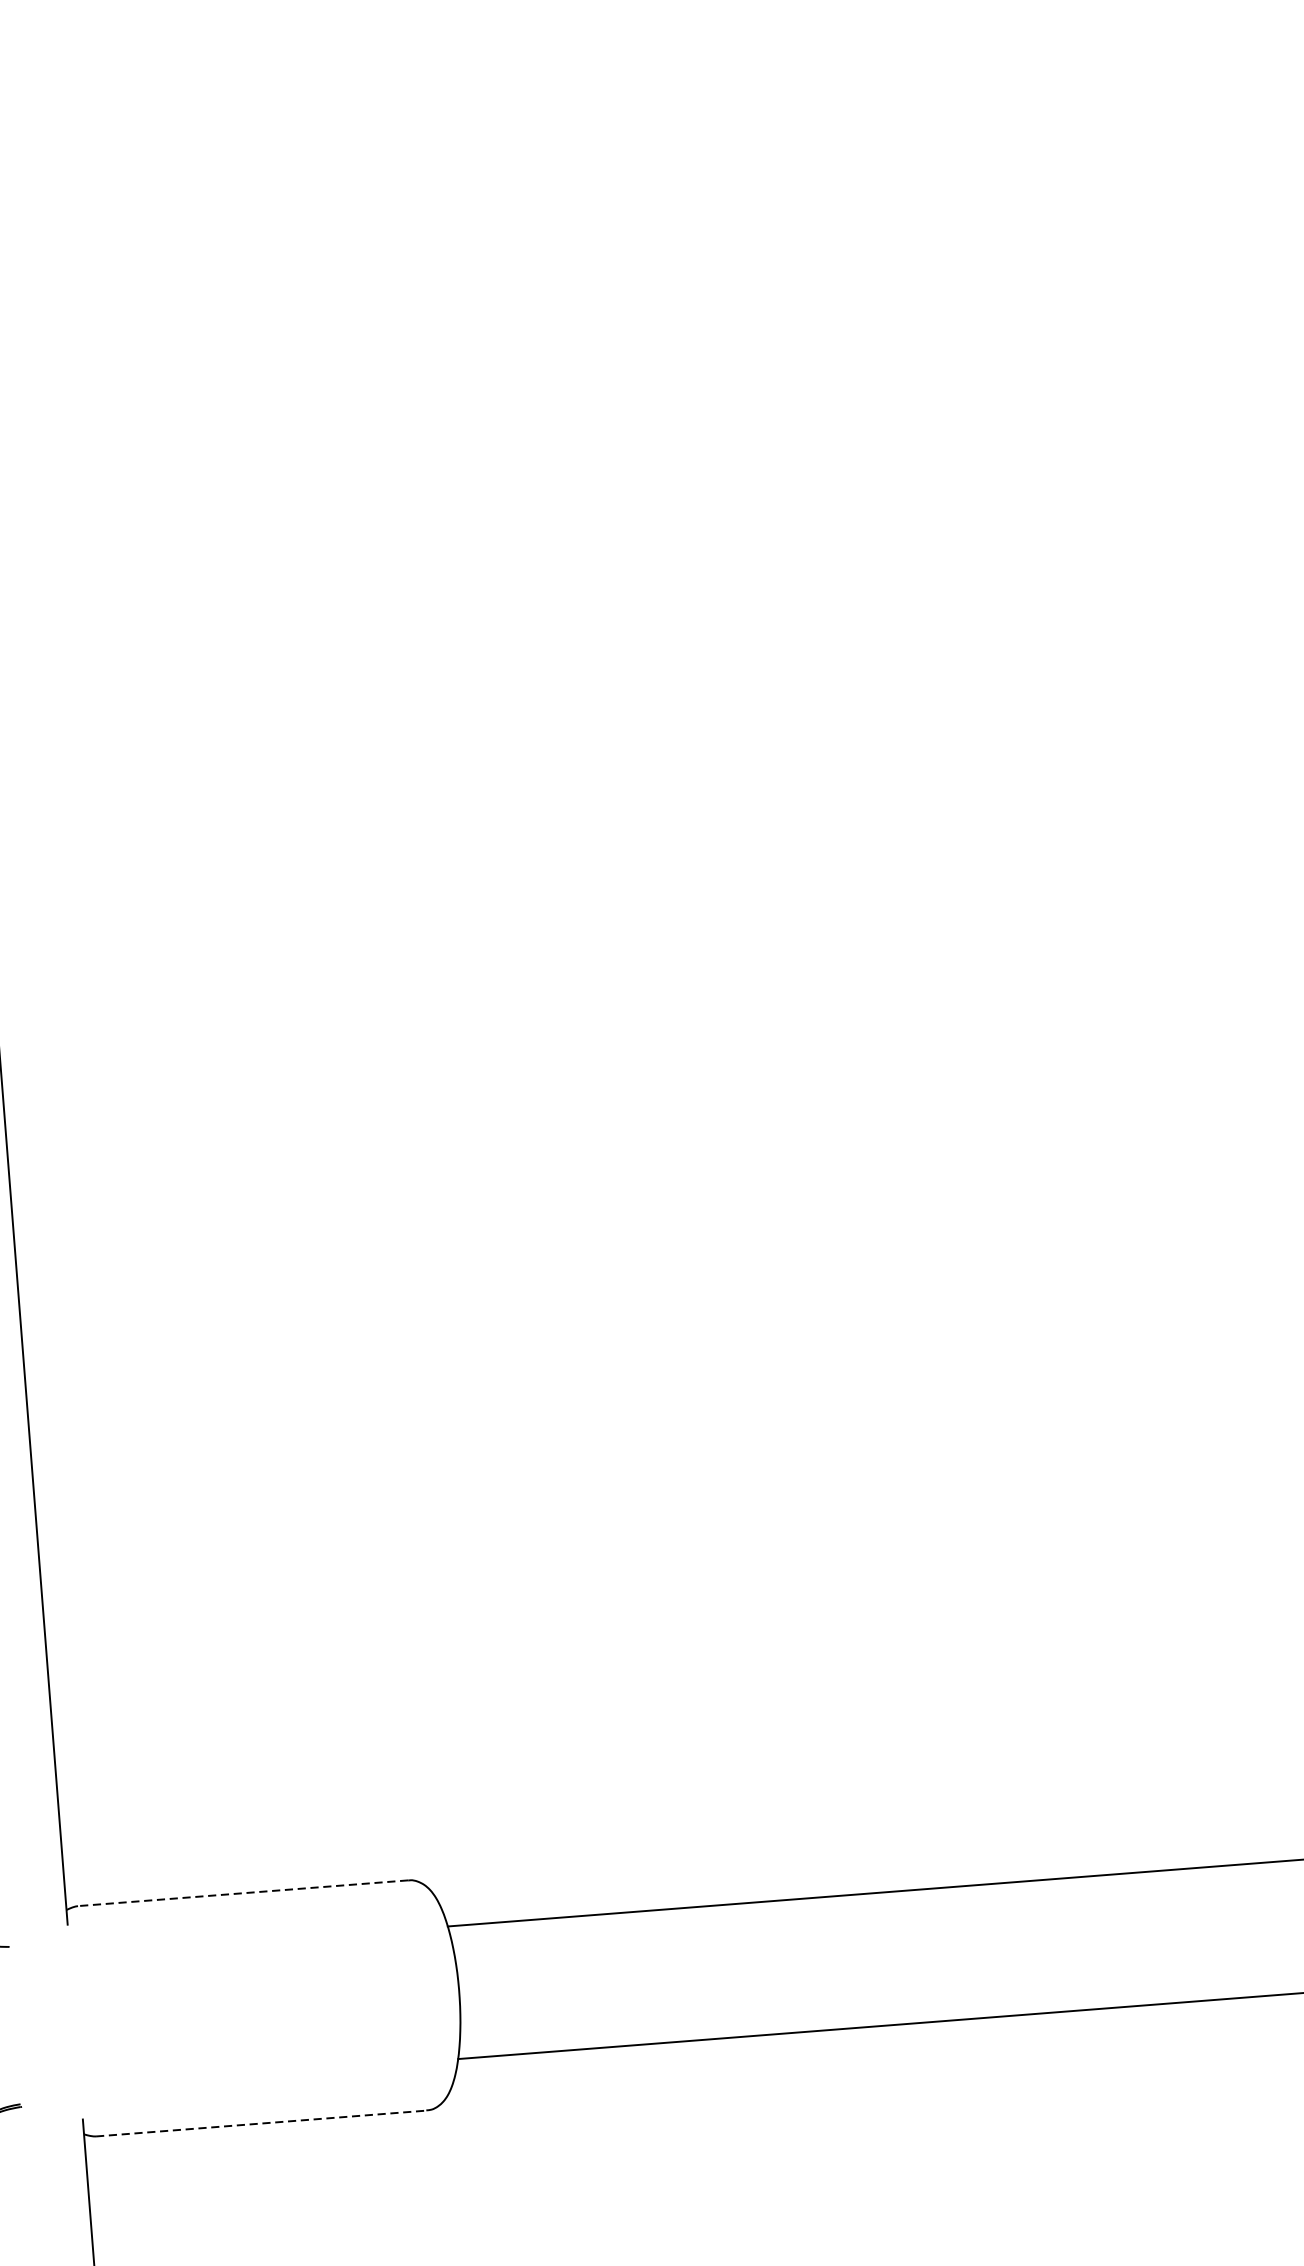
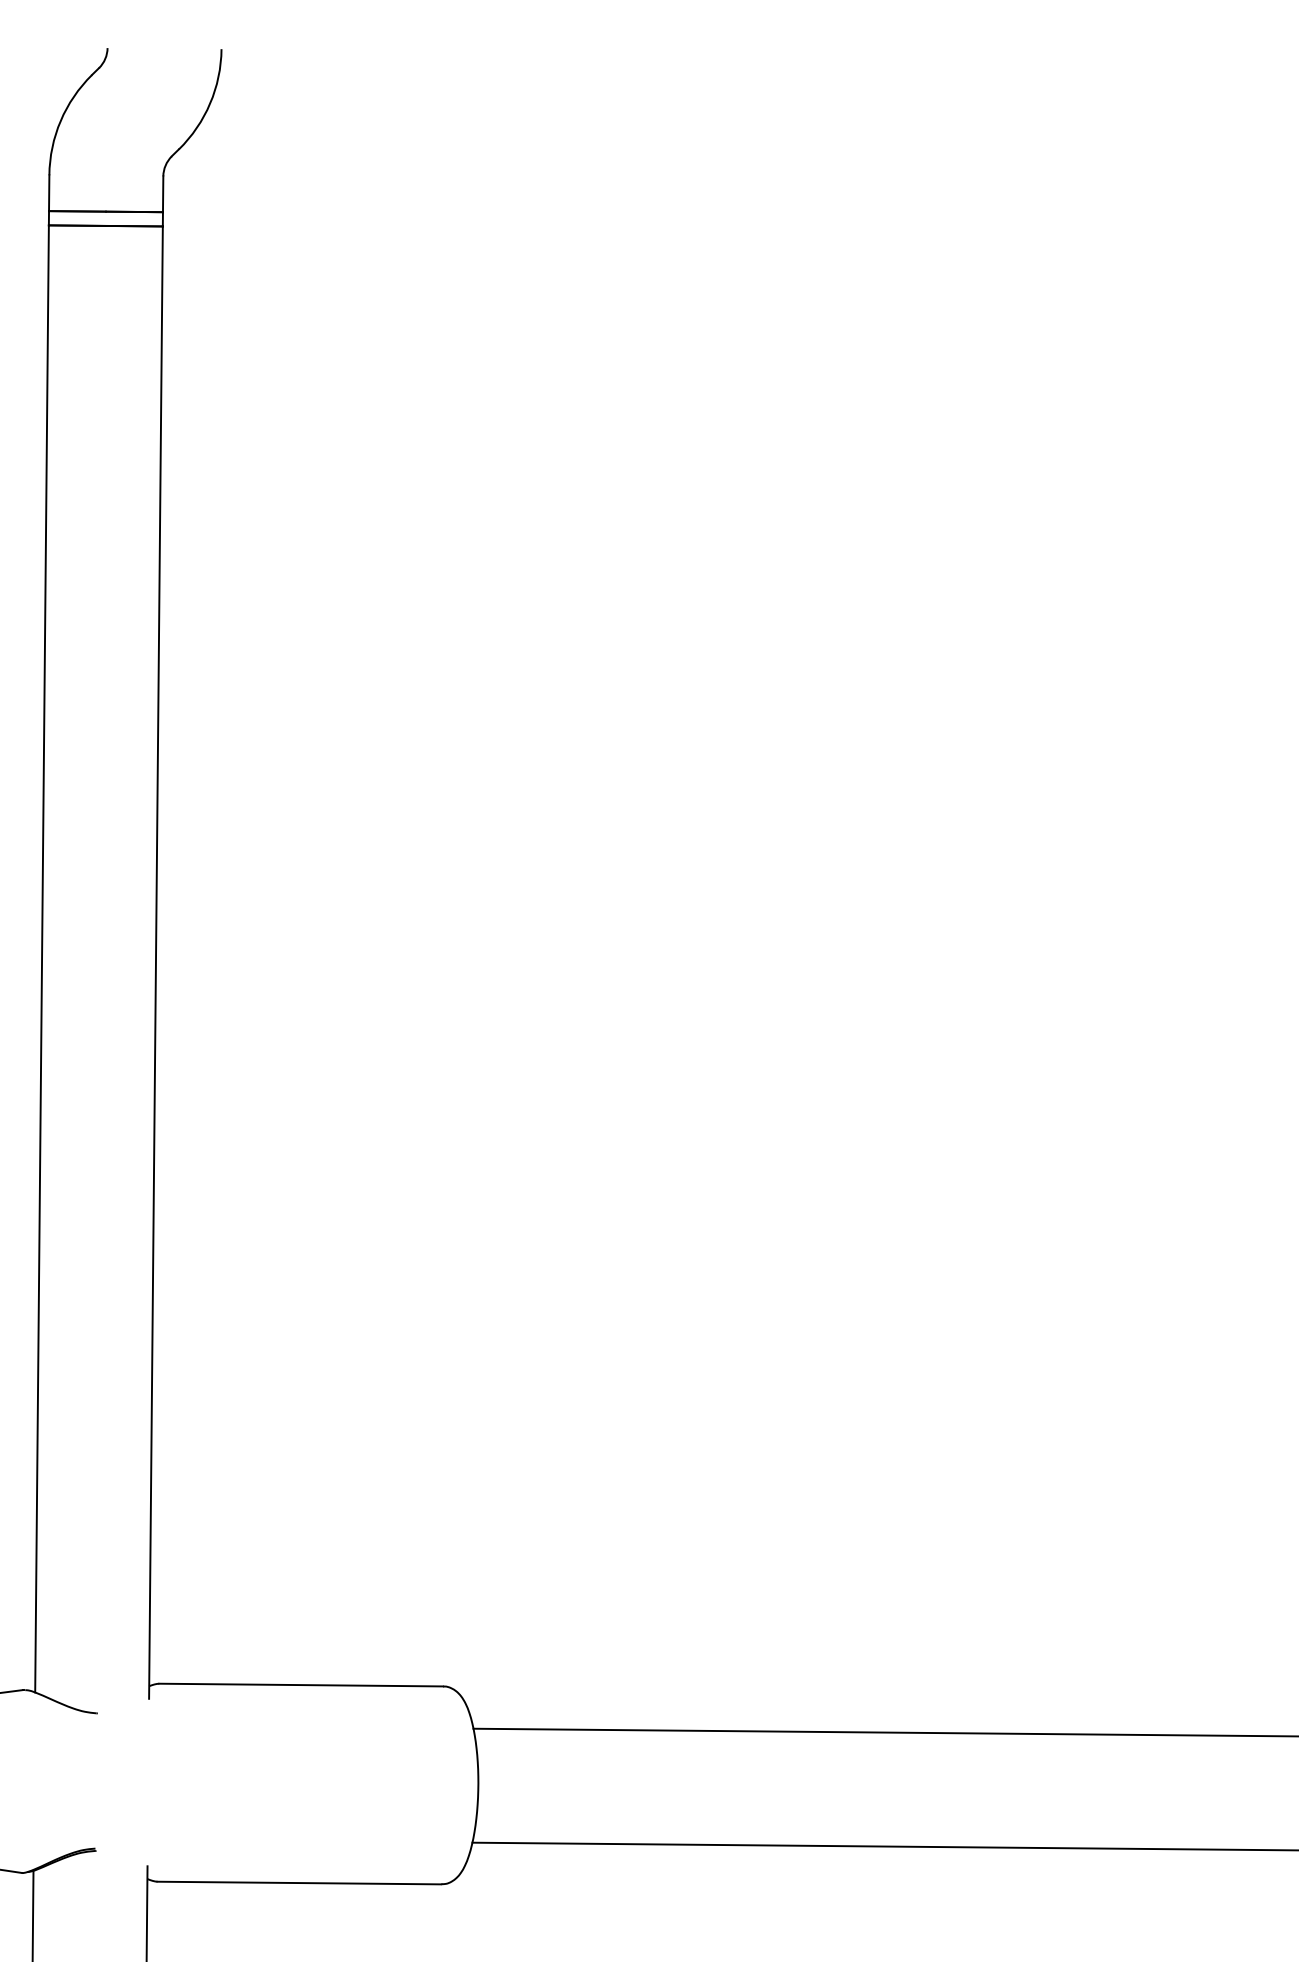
line: (243, 1893) -> (301, 1685), dashed -> solid
line: (261, 2124) -> (299, 1883), dashed -> solid

